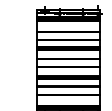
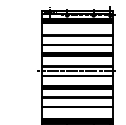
line: (68, 63) -> (77, 71), added

